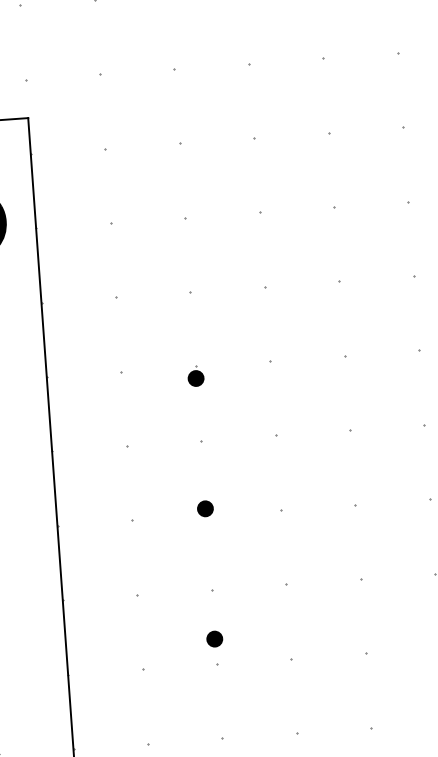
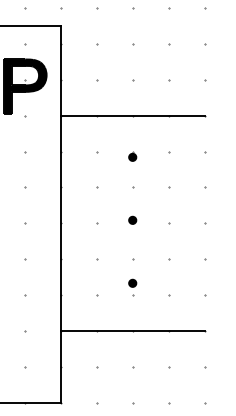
line: (189, 291) -> (132, 115), added
line: (221, 738) -> (132, 331), added

